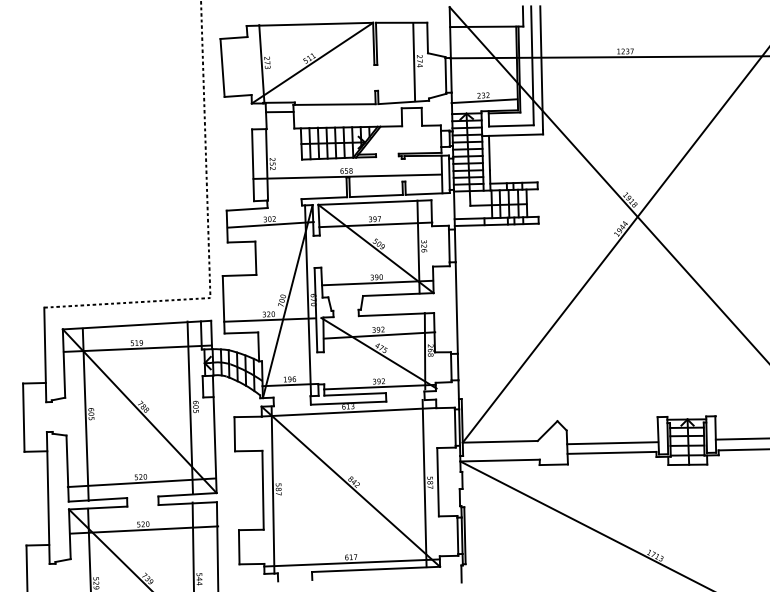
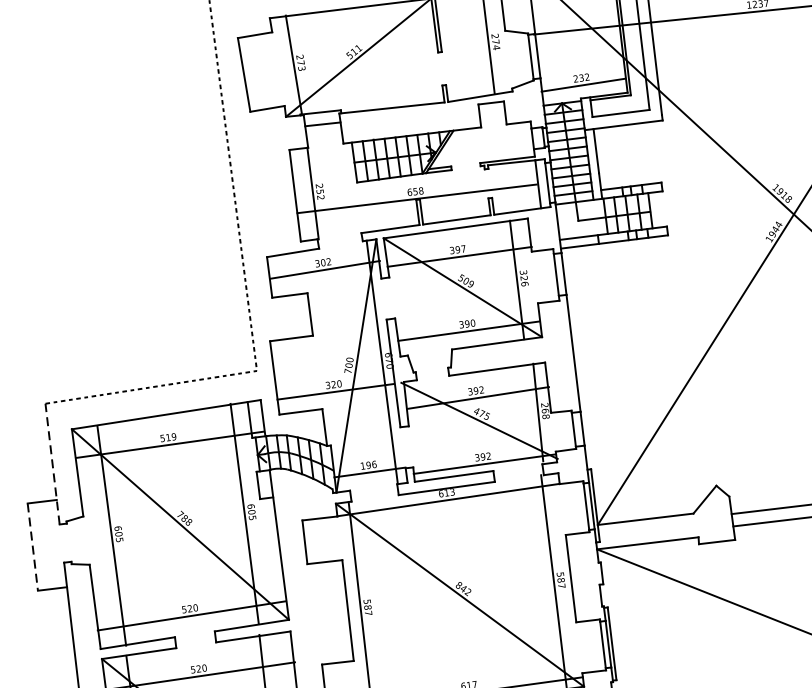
line: (45, 354) -> (52, 463), solid -> dashed
line: (23, 418) -> (32, 548), solid -> dashed

